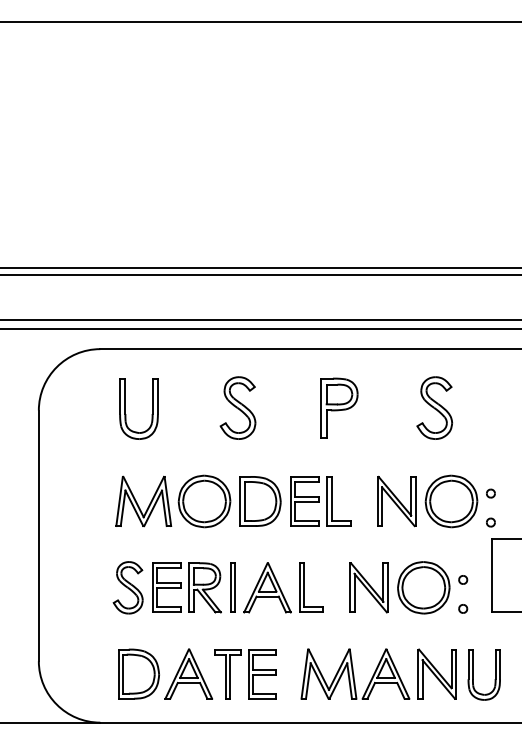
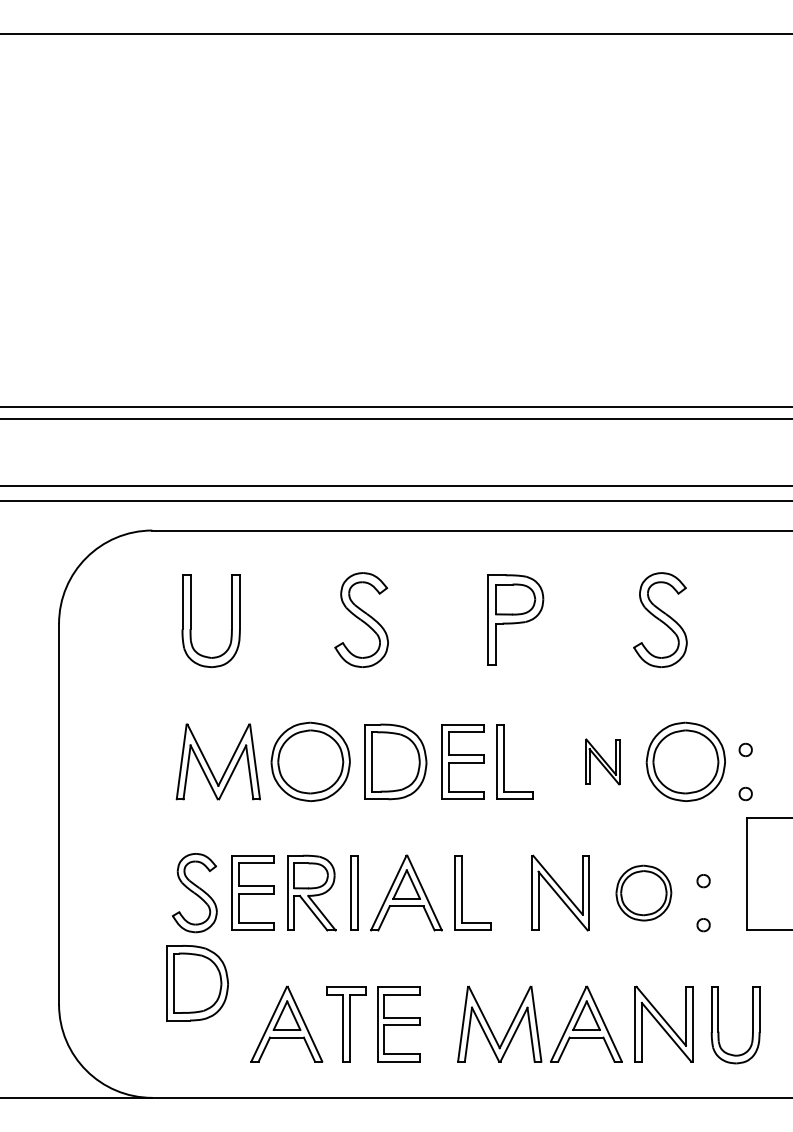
part: (396, 501) -> (602, 761), size x0.6
part: (423, 587) -> (643, 892), size x0.7
part: (138, 673) -> (196, 982), moved

